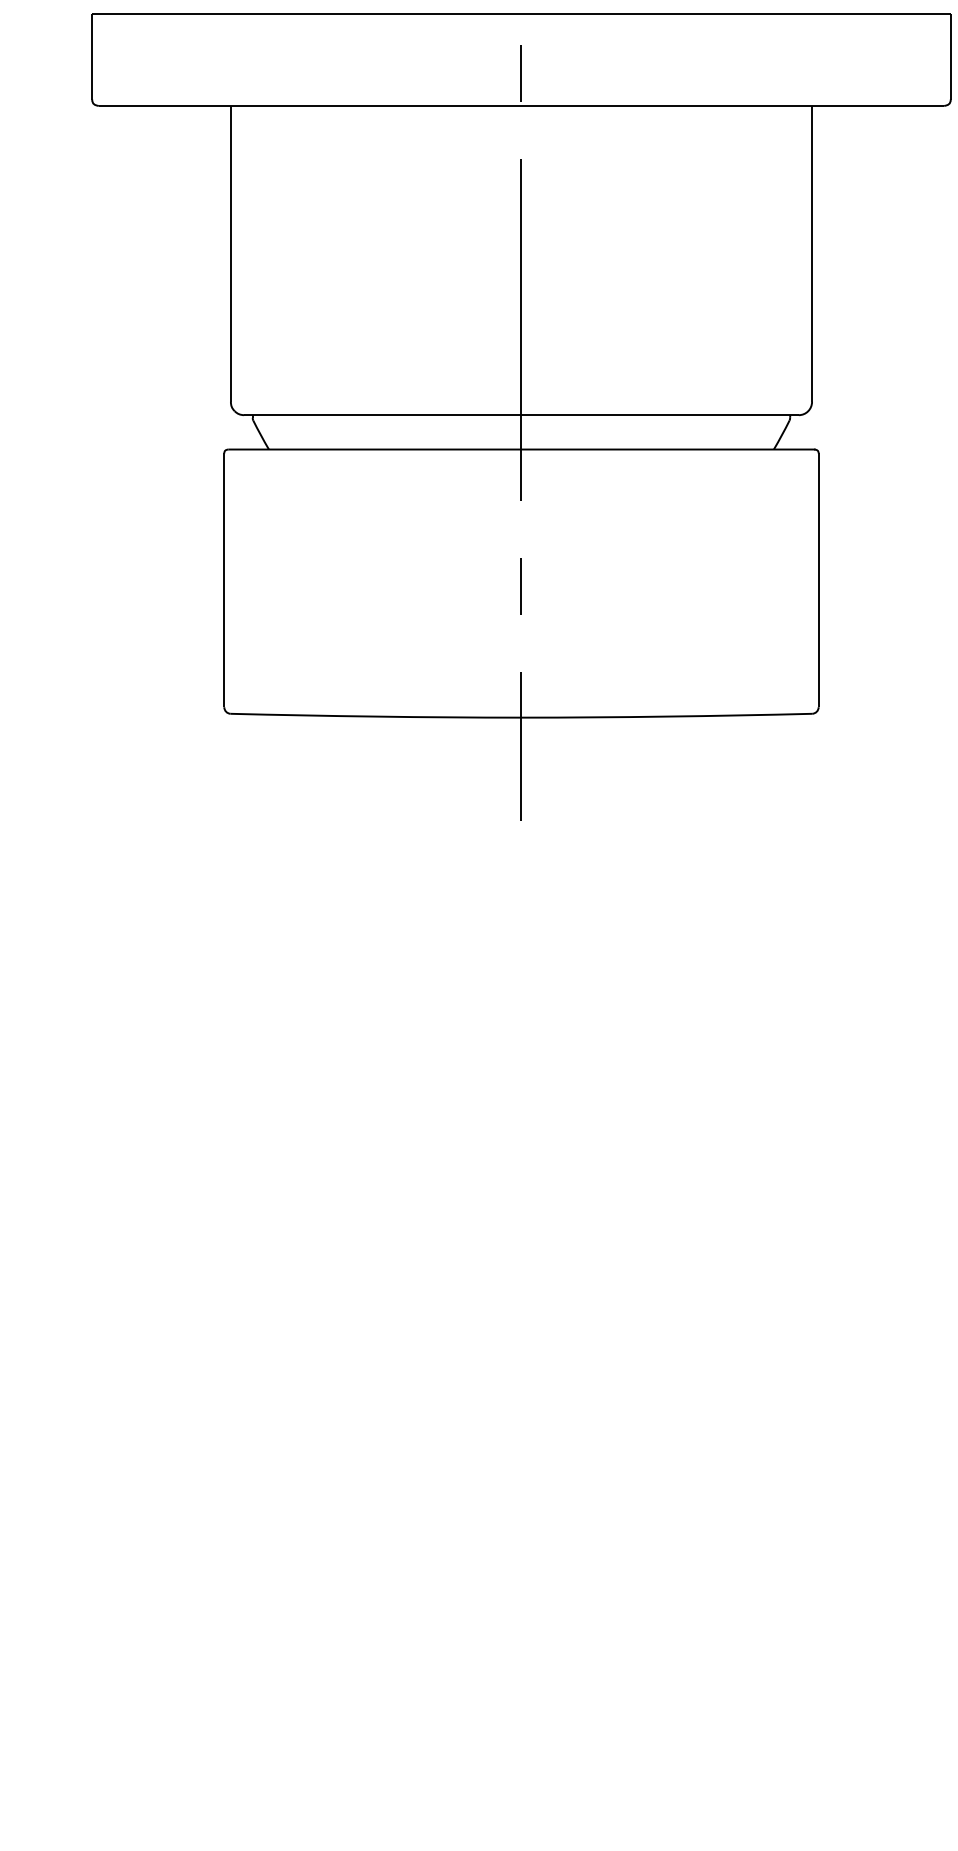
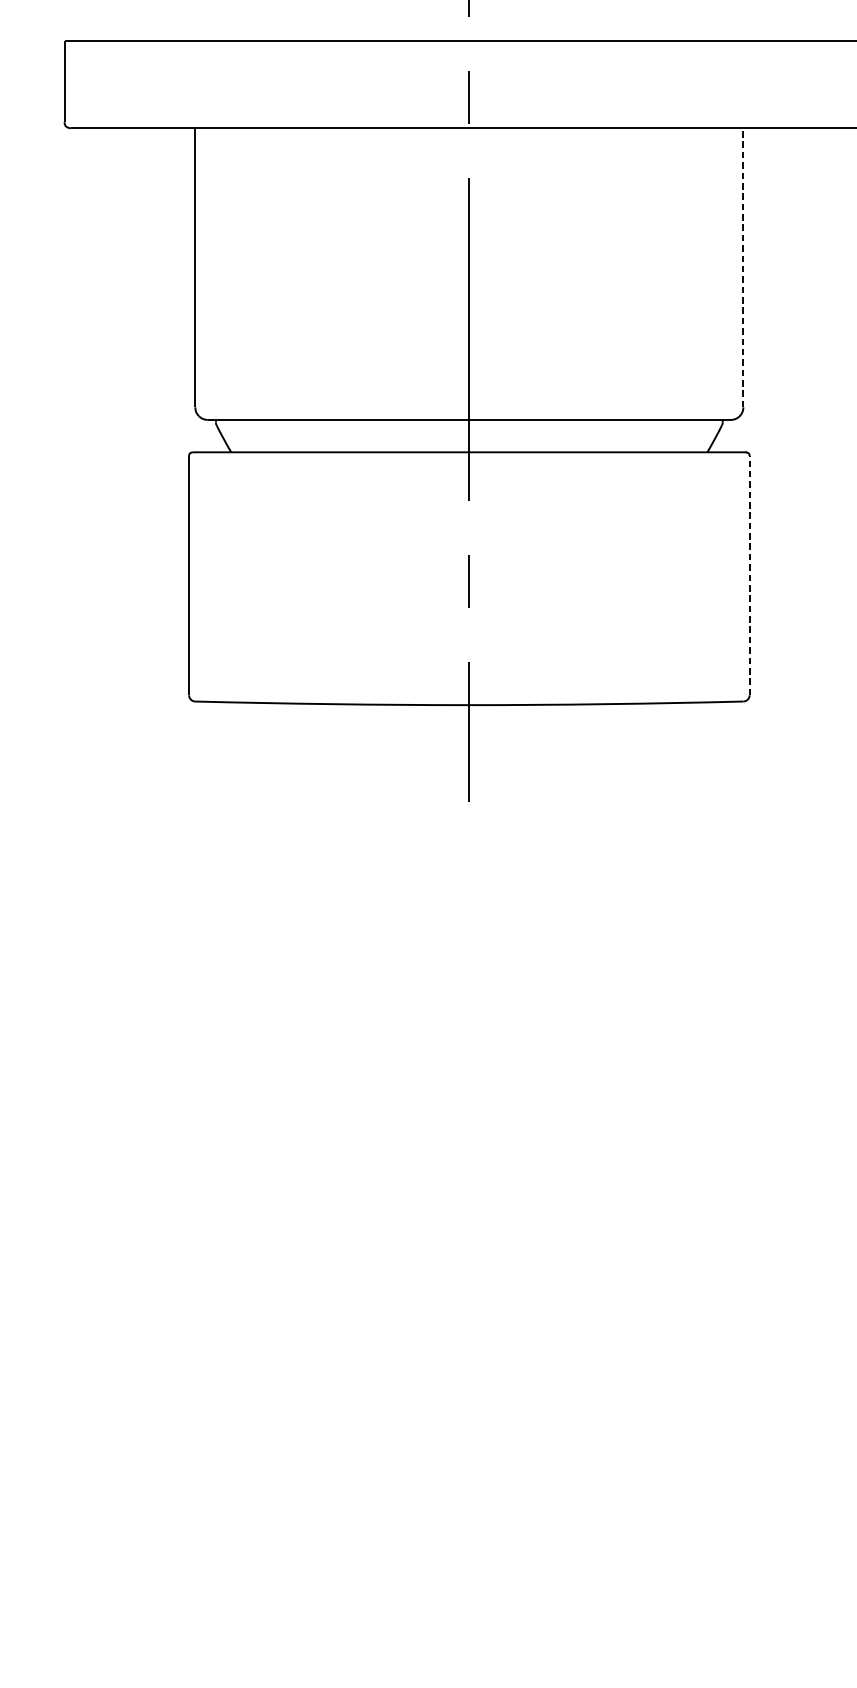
line: (812, 253) -> (743, 267), solid -> dashed
line: (818, 580) -> (749, 575), solid -> dashed

